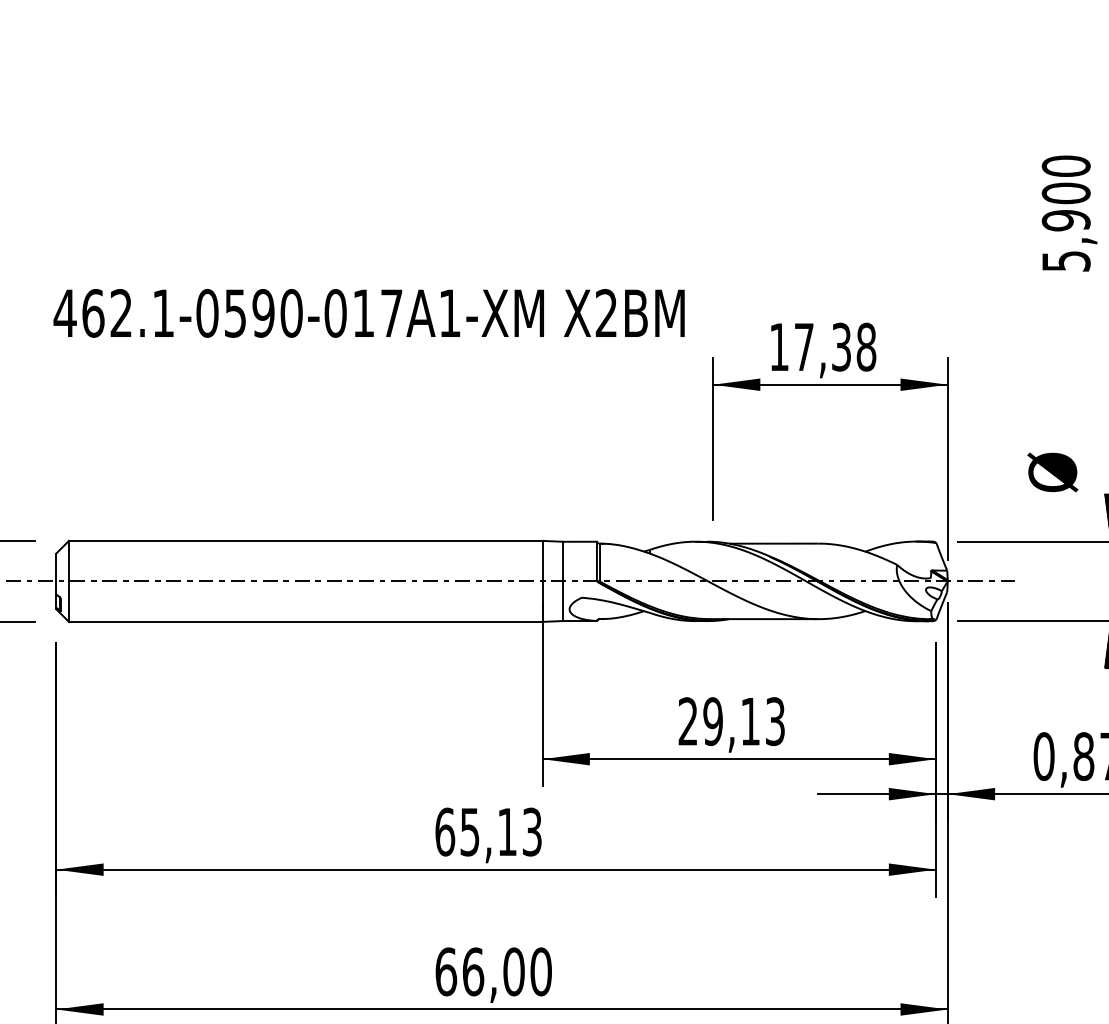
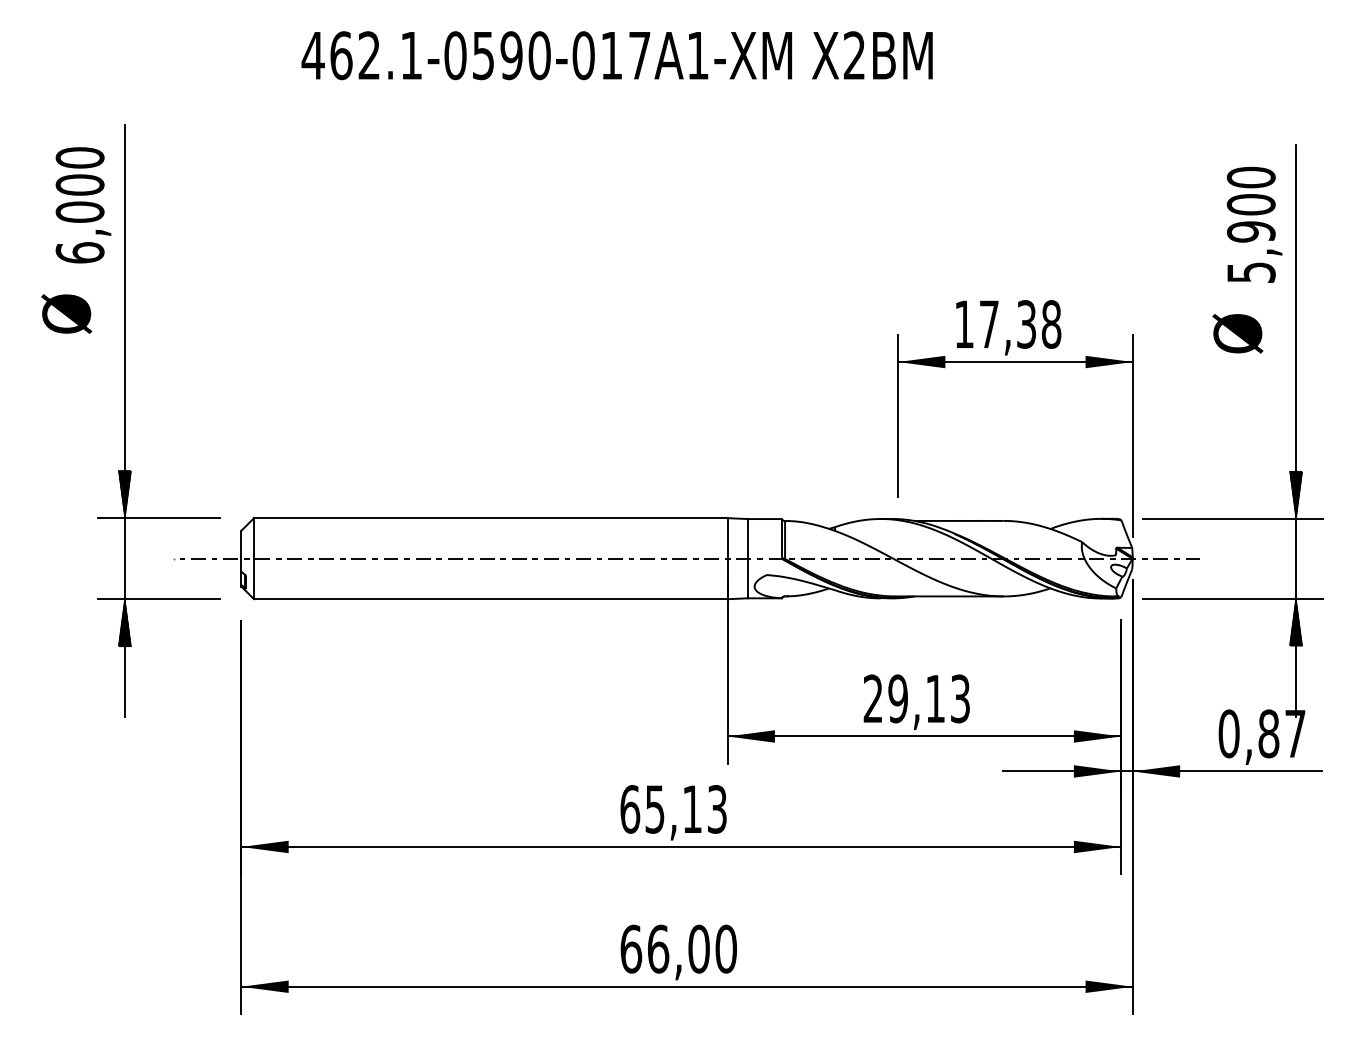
text: (1069, 213) -> (1254, 224), moved
text: (368, 313) -> (616, 55), moved
text: (1052, 472) -> (1237, 333), moved

